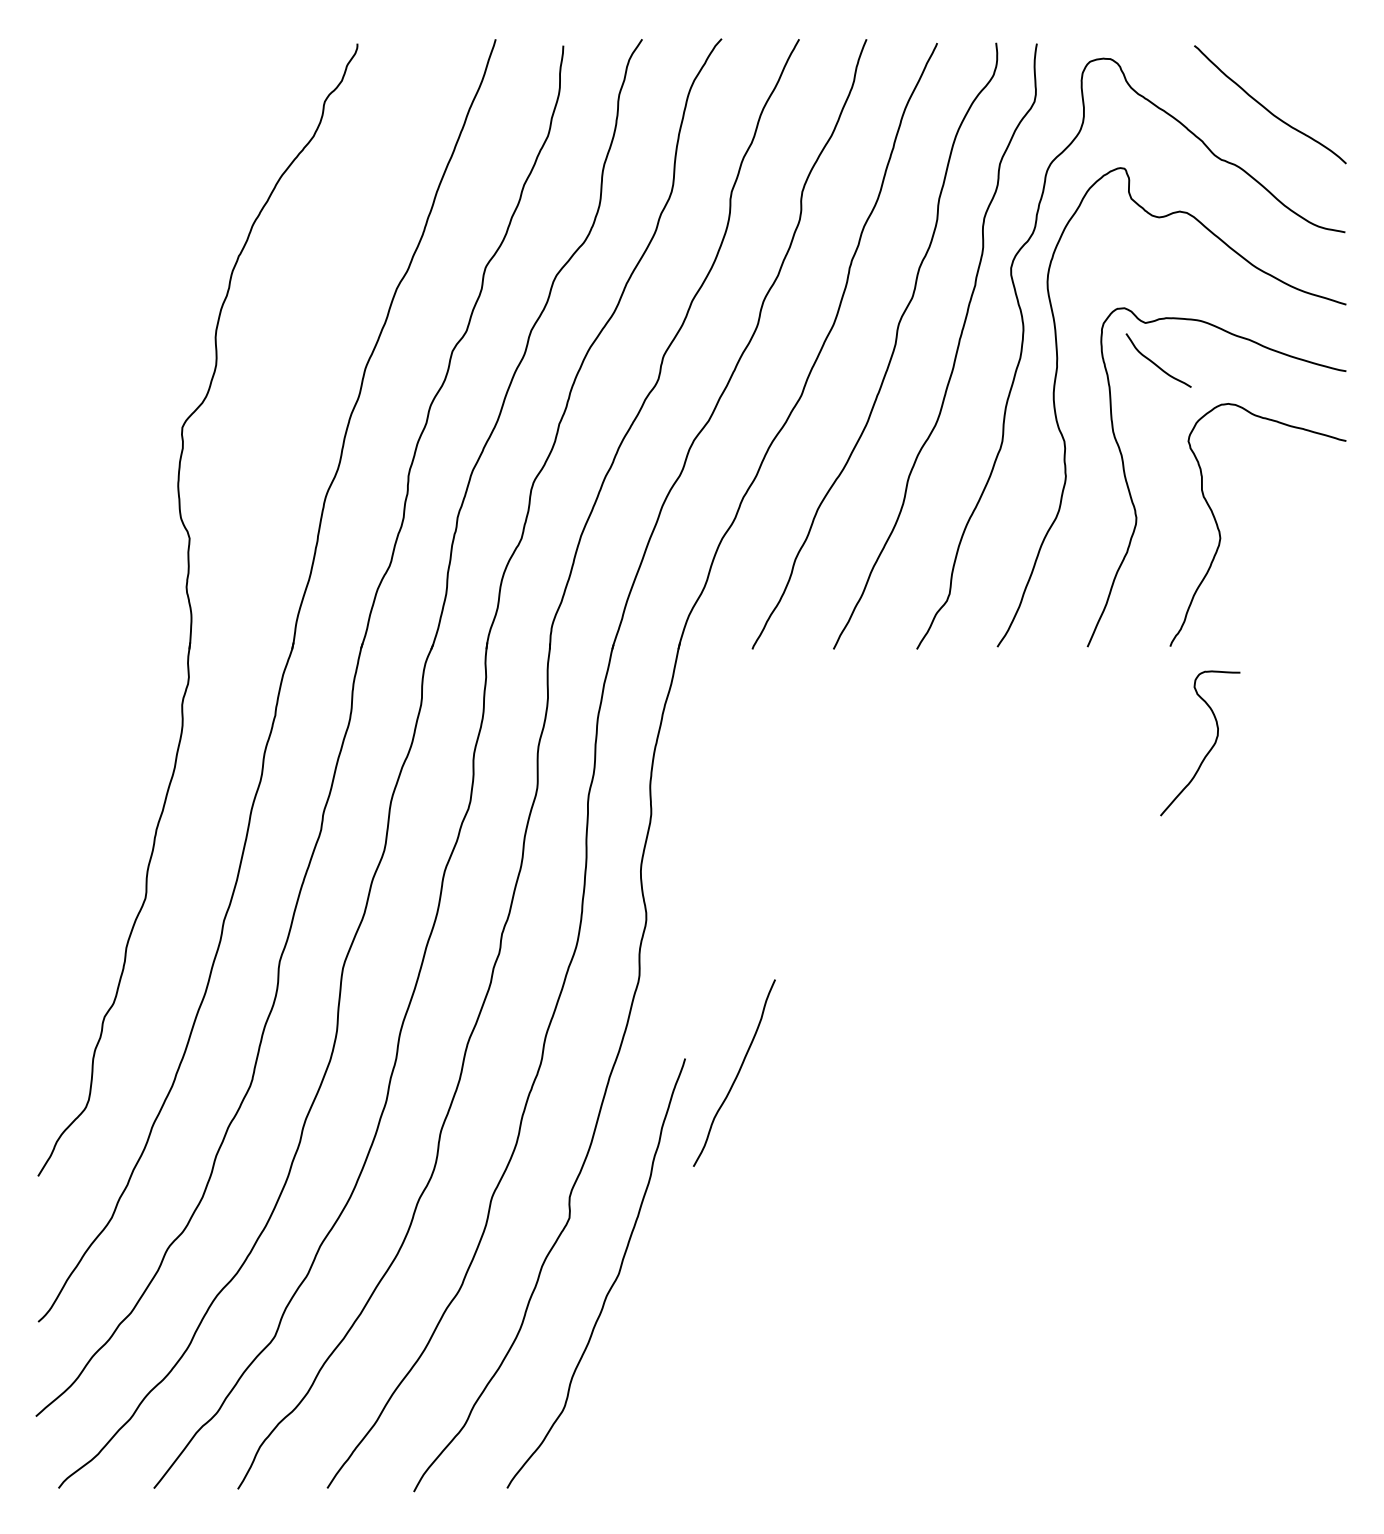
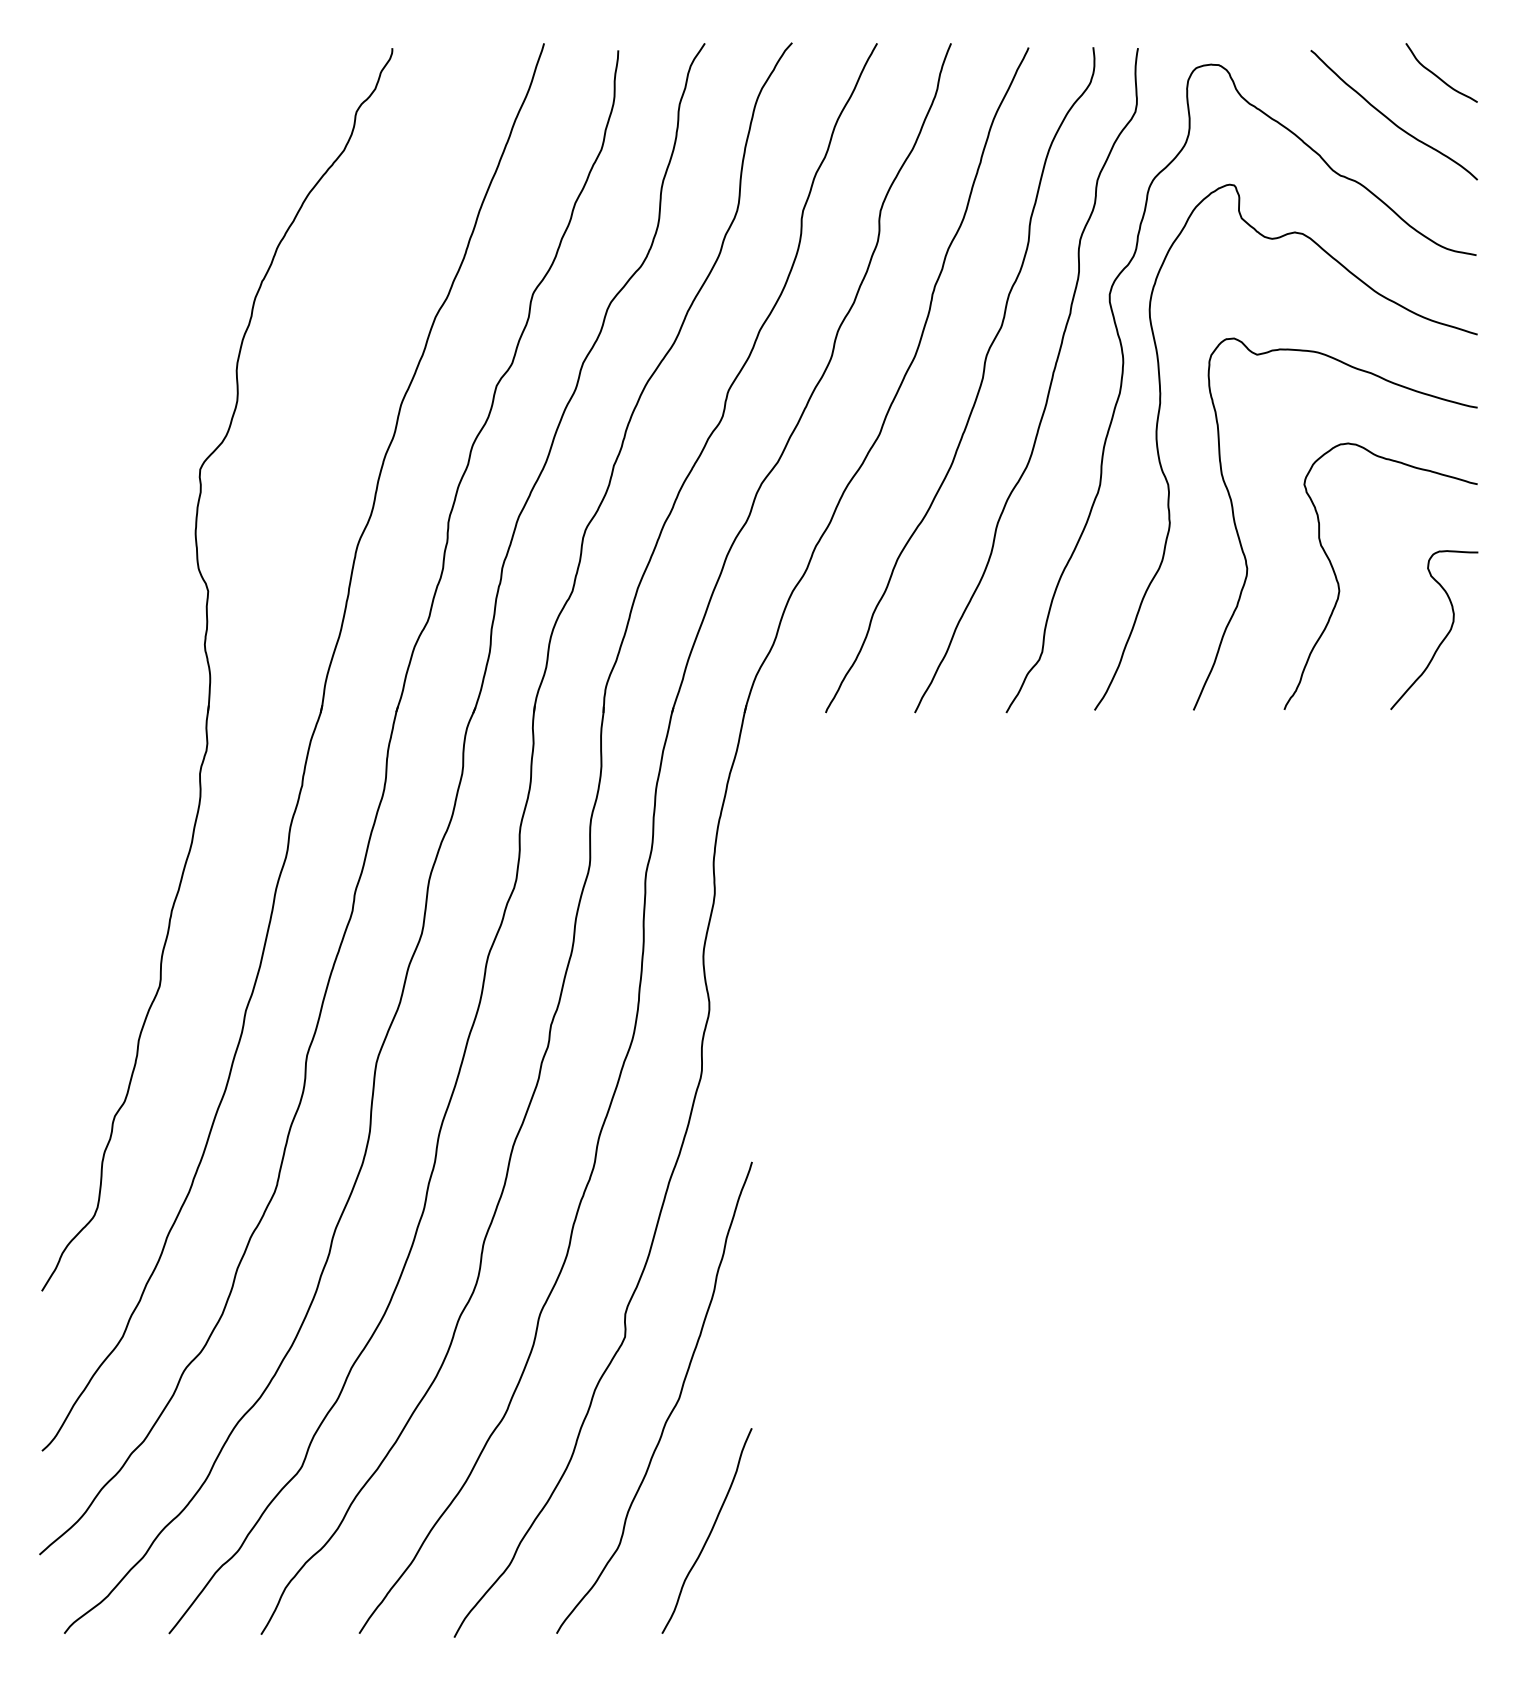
curve: (1154, 362) -> (1437, 75), moved
curve: (1208, 751) -> (1443, 638), moved
curve: (736, 1074) -> (709, 1532), moved

